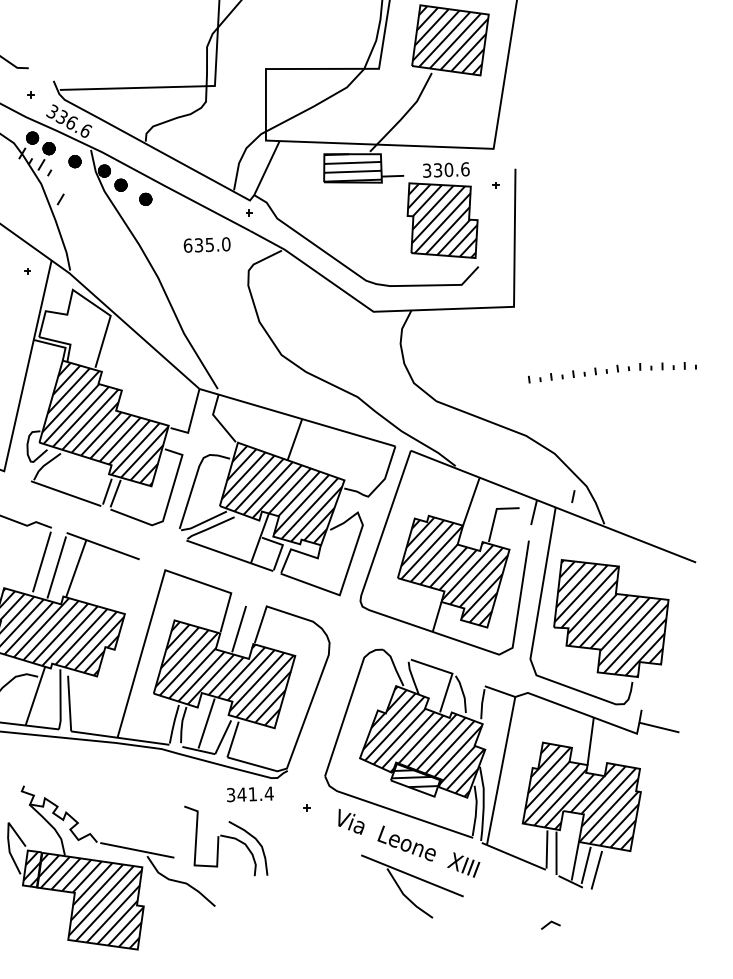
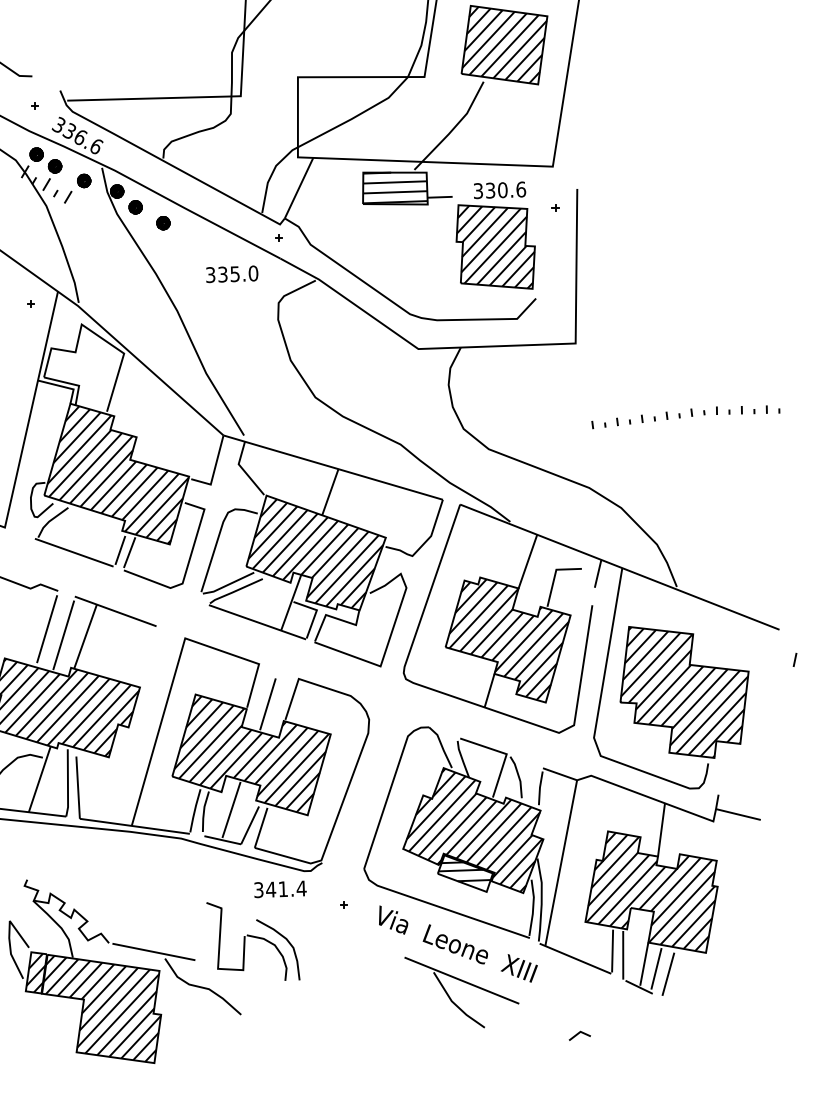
line: (61, 198) -> (68, 196), moved
text: (187, 246) -> (210, 275), 635.0 -> 335.0
line: (572, 496) -> (794, 659), moved
line: (549, 924) -> (578, 1034), moved

